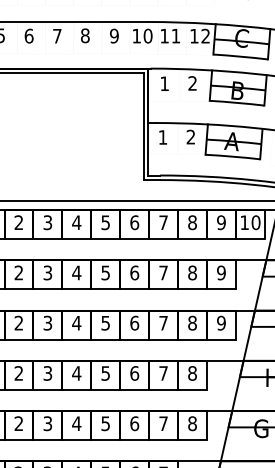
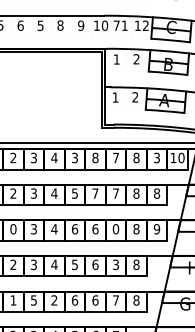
text: (57, 35) -> (40, 25), 7 -> 5
text: (164, 35) -> (116, 25), 11 -> 71
text: (105, 220) -> (74, 156), 5 -> 3
text: (134, 222) -> (95, 157), 6 -> 8
text: (220, 222) -> (156, 157), 9 -> 3
text: (134, 272) -> (95, 193), 6 -> 7
text: (220, 272) -> (156, 193), 9 -> 8
text: (18, 323) -> (13, 229), 2 -> 0
text: (105, 323) -> (74, 229), 5 -> 6
text: (162, 323) -> (115, 229), 7 -> 0
text: (162, 372) -> (115, 264), 7 -> 3
text: (47, 422) -> (33, 299), 3 -> 5
text: (18, 423) -> (13, 300), 2 -> 1
text: (76, 423) -> (54, 300), 4 -> 2
text: (105, 423) -> (74, 300), 5 -> 6

